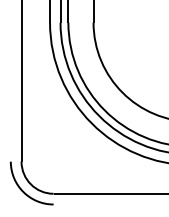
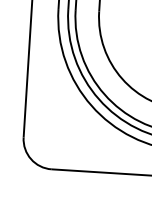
part: (23, 190) -> (23, 164), removed

